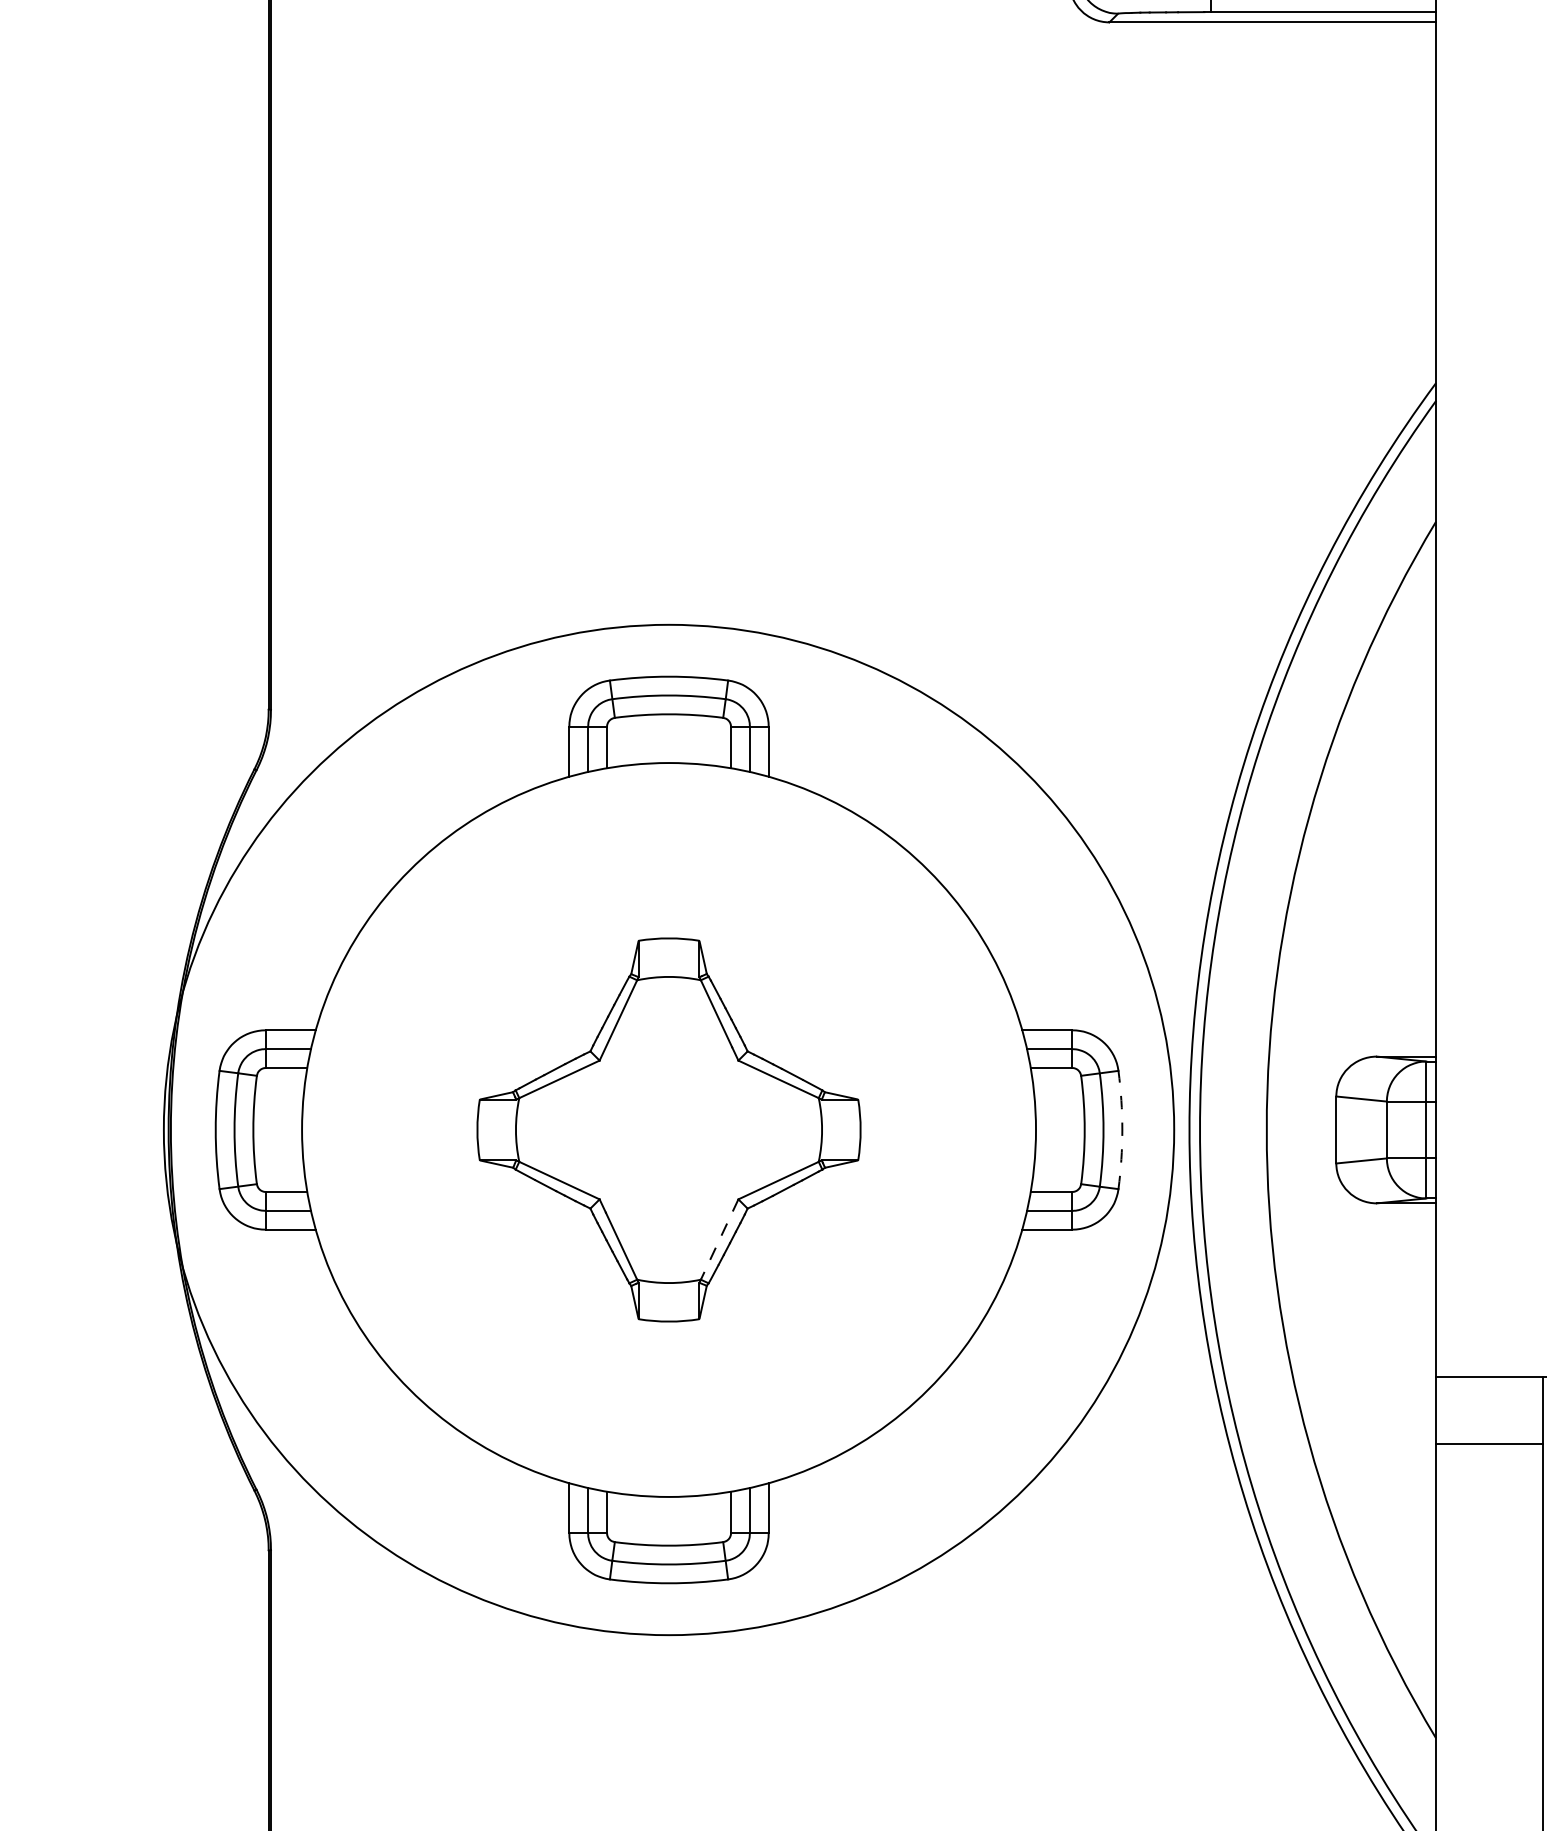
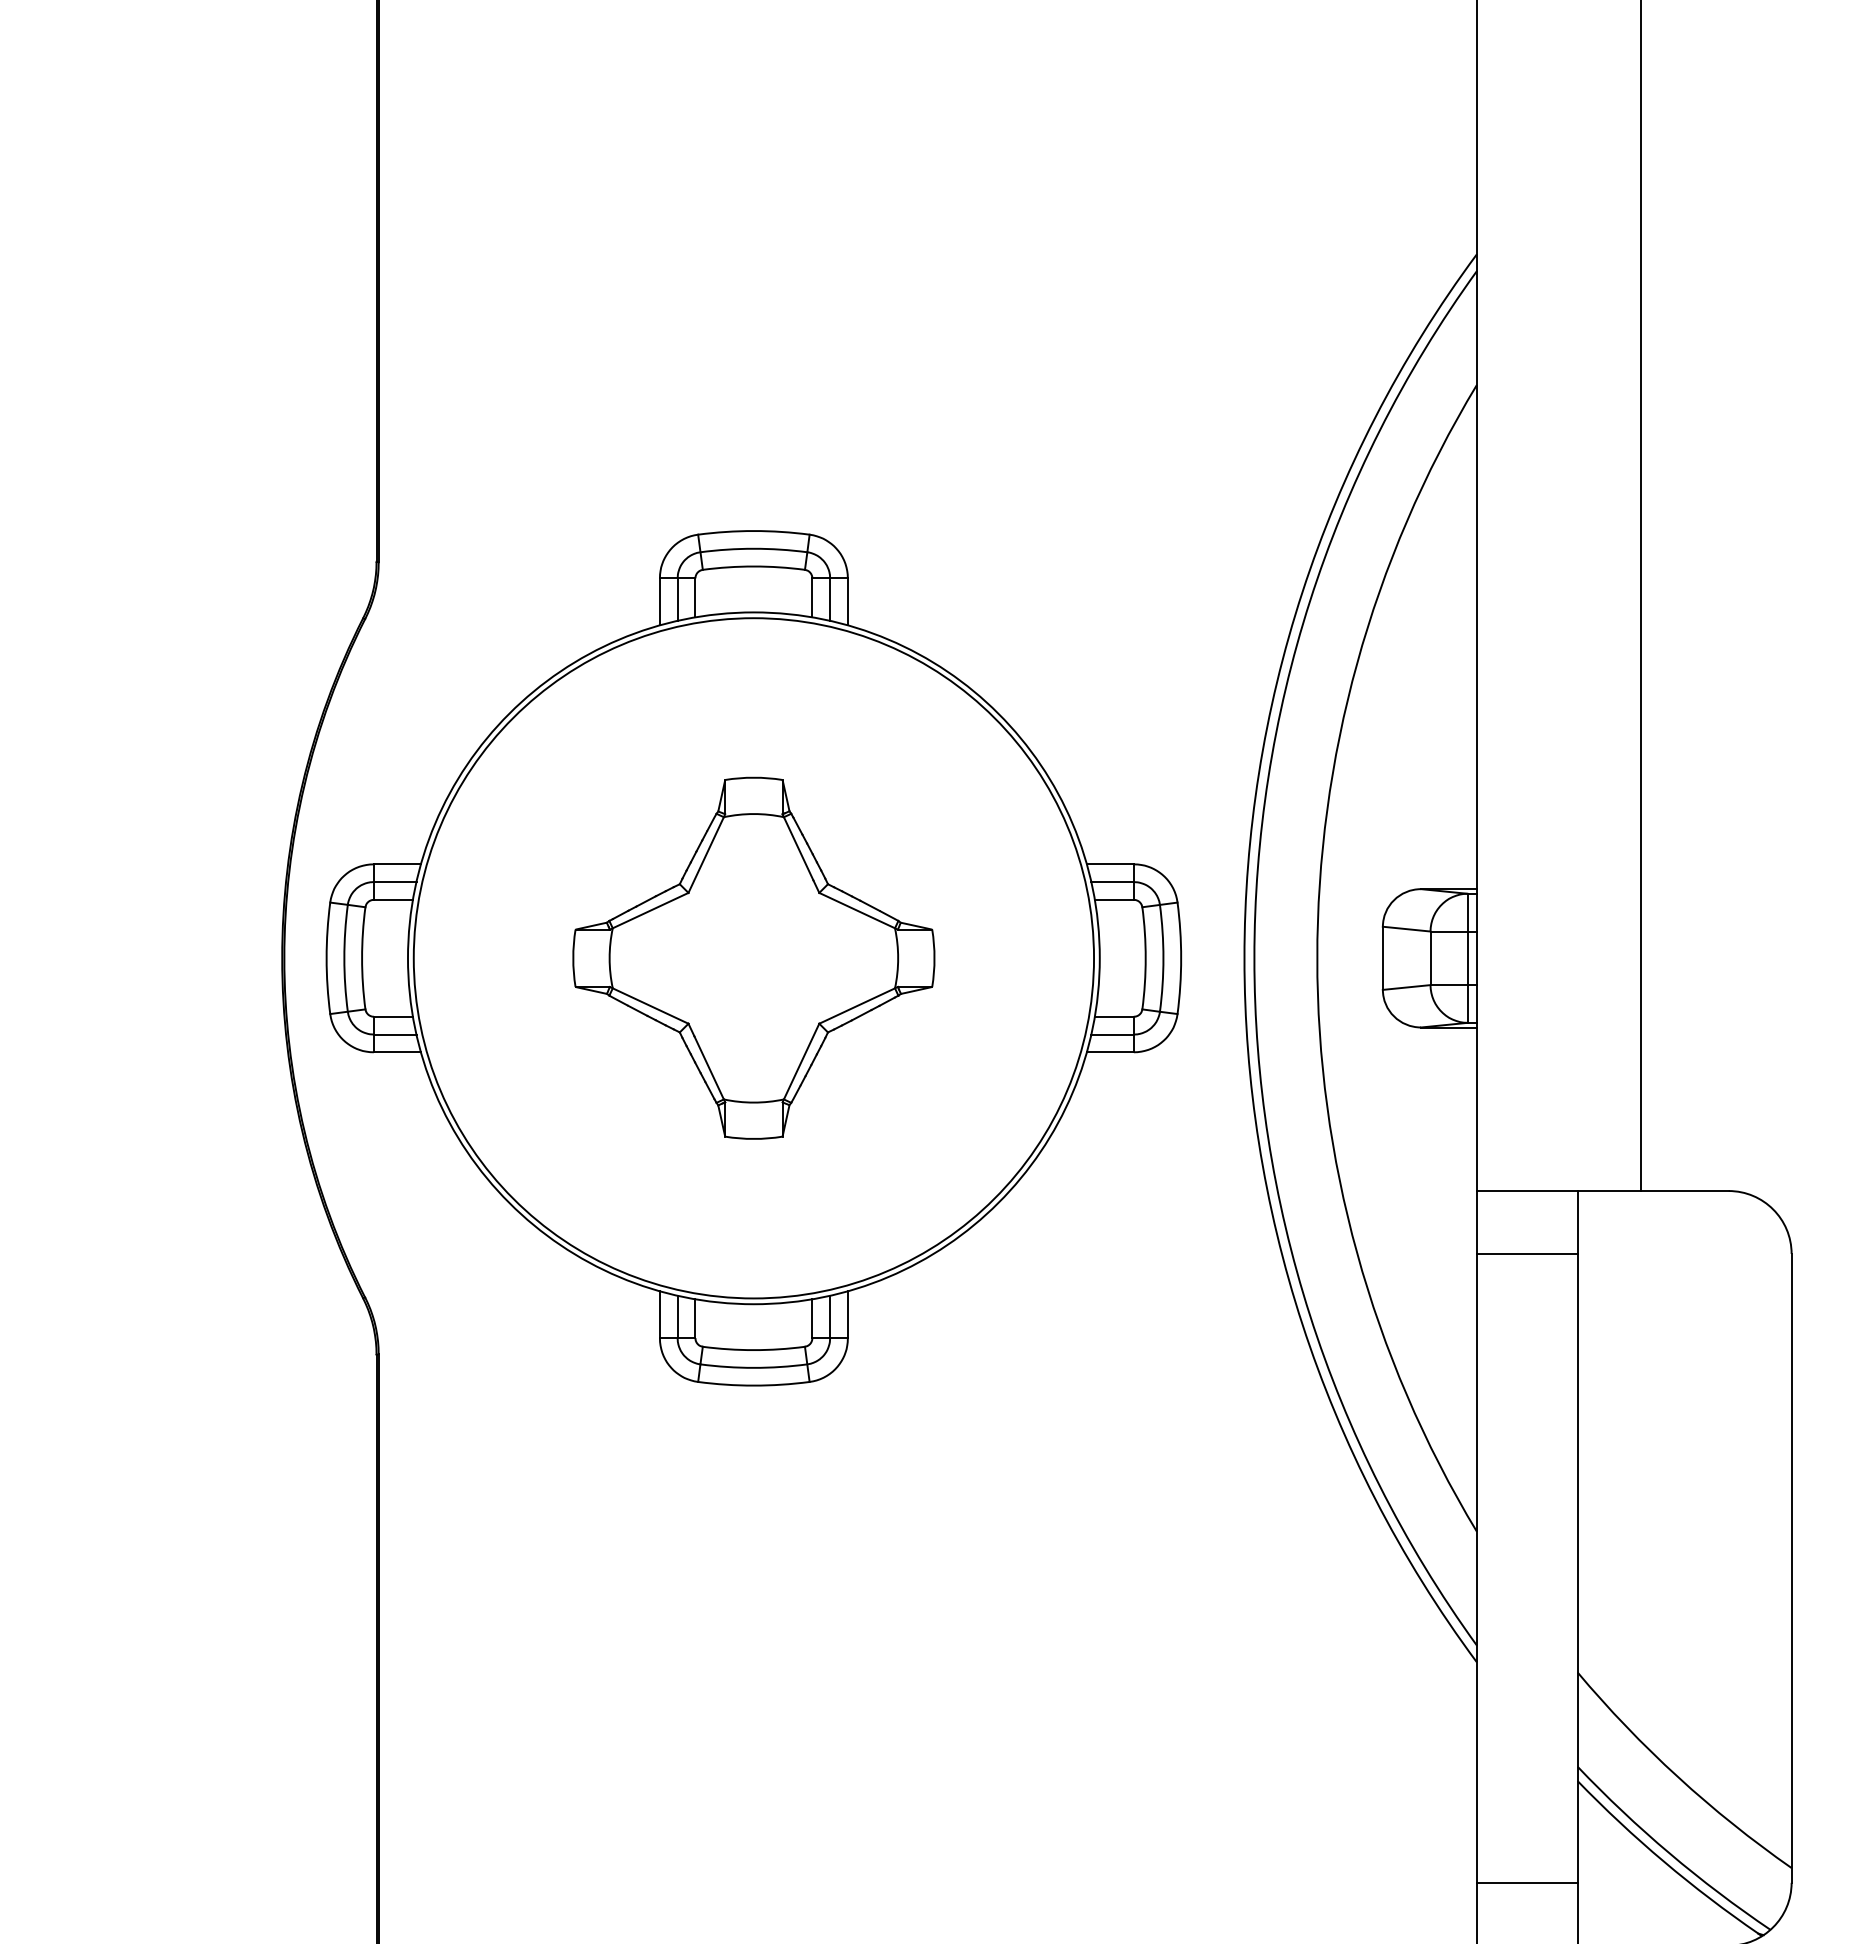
circle: (668, 1130) -> (753, 958), size x0.71
arc: (1122, 1130) -> (1181, 958), dashed -> solid
line: (718, 1241) -> (800, 1063), dashed -> solid

